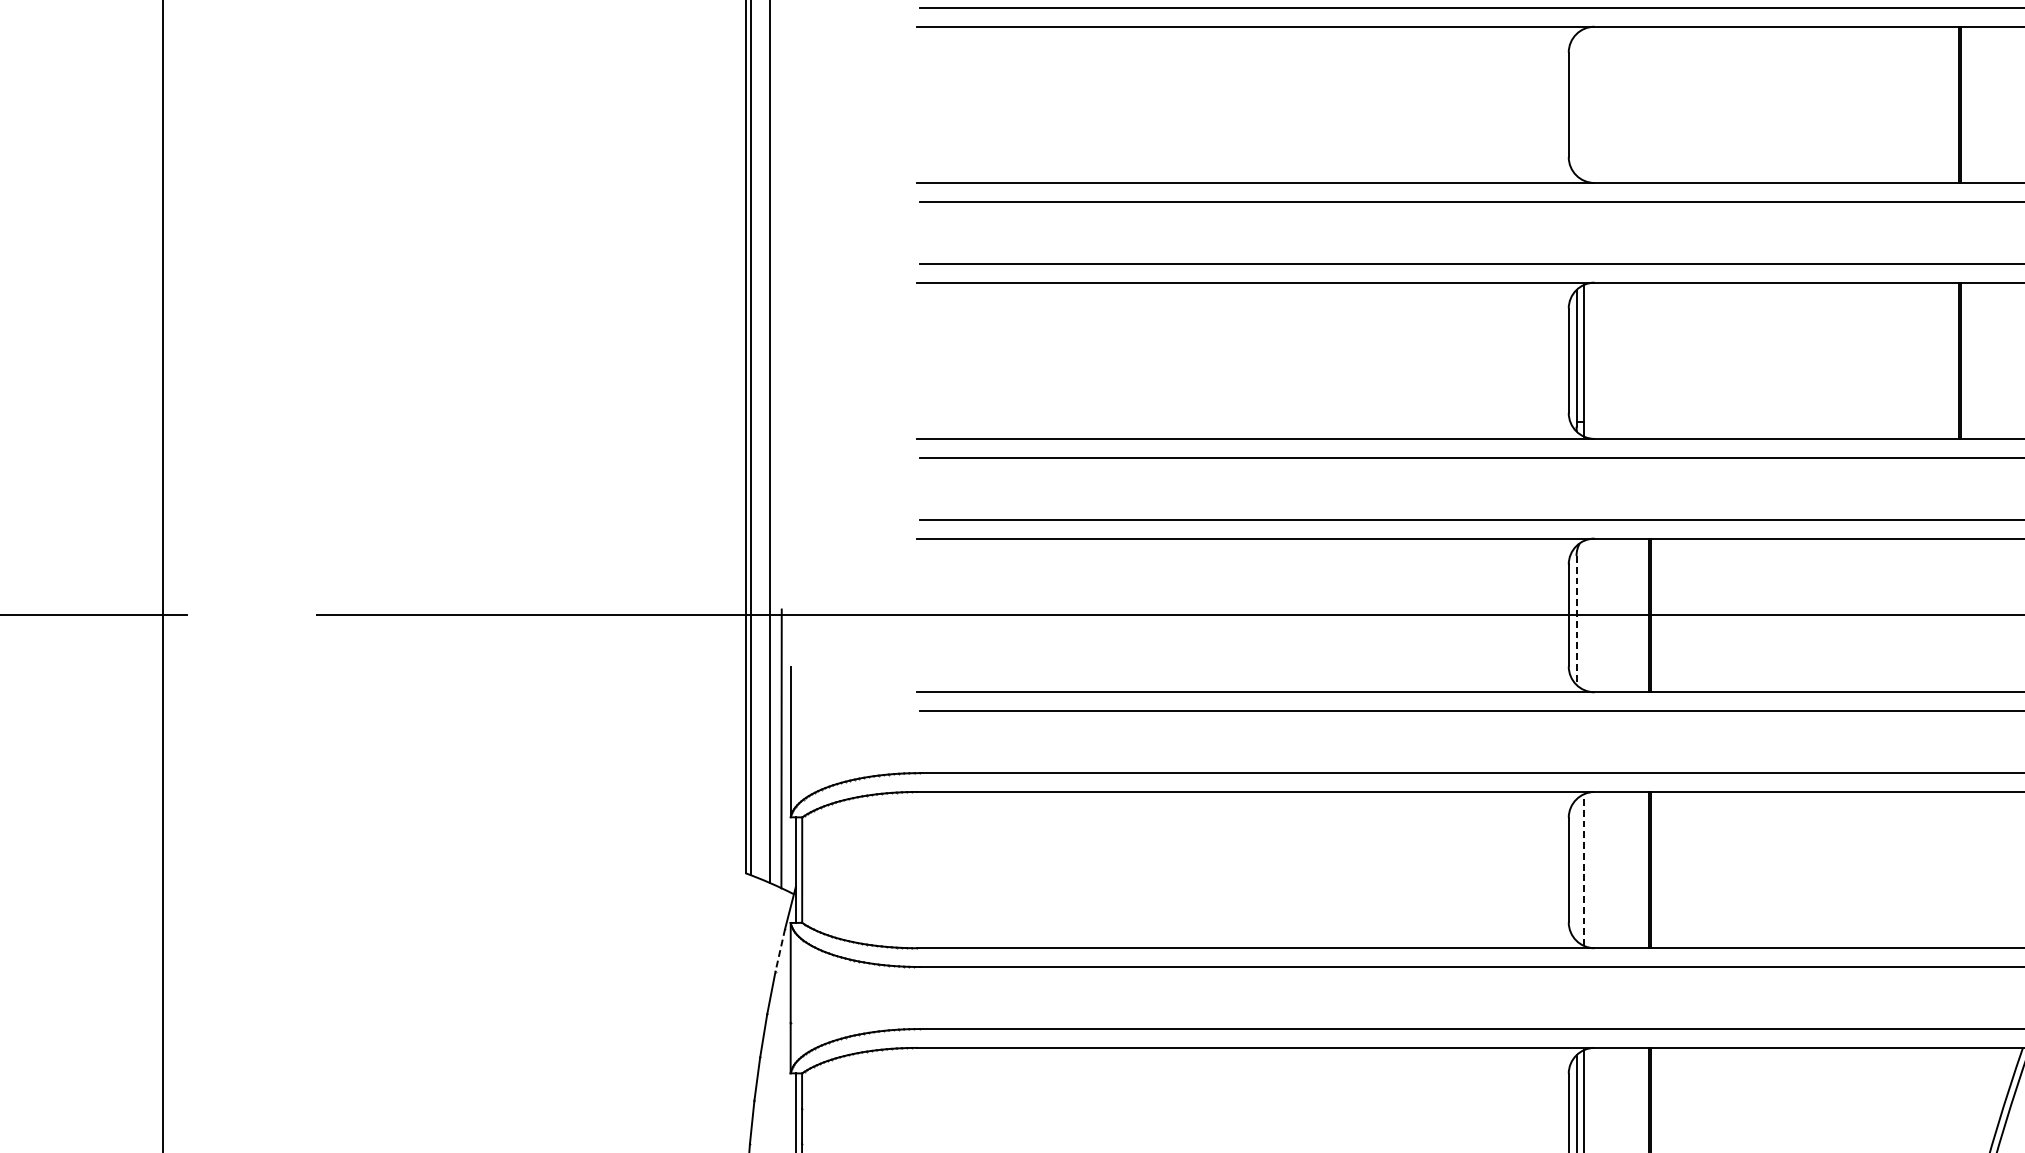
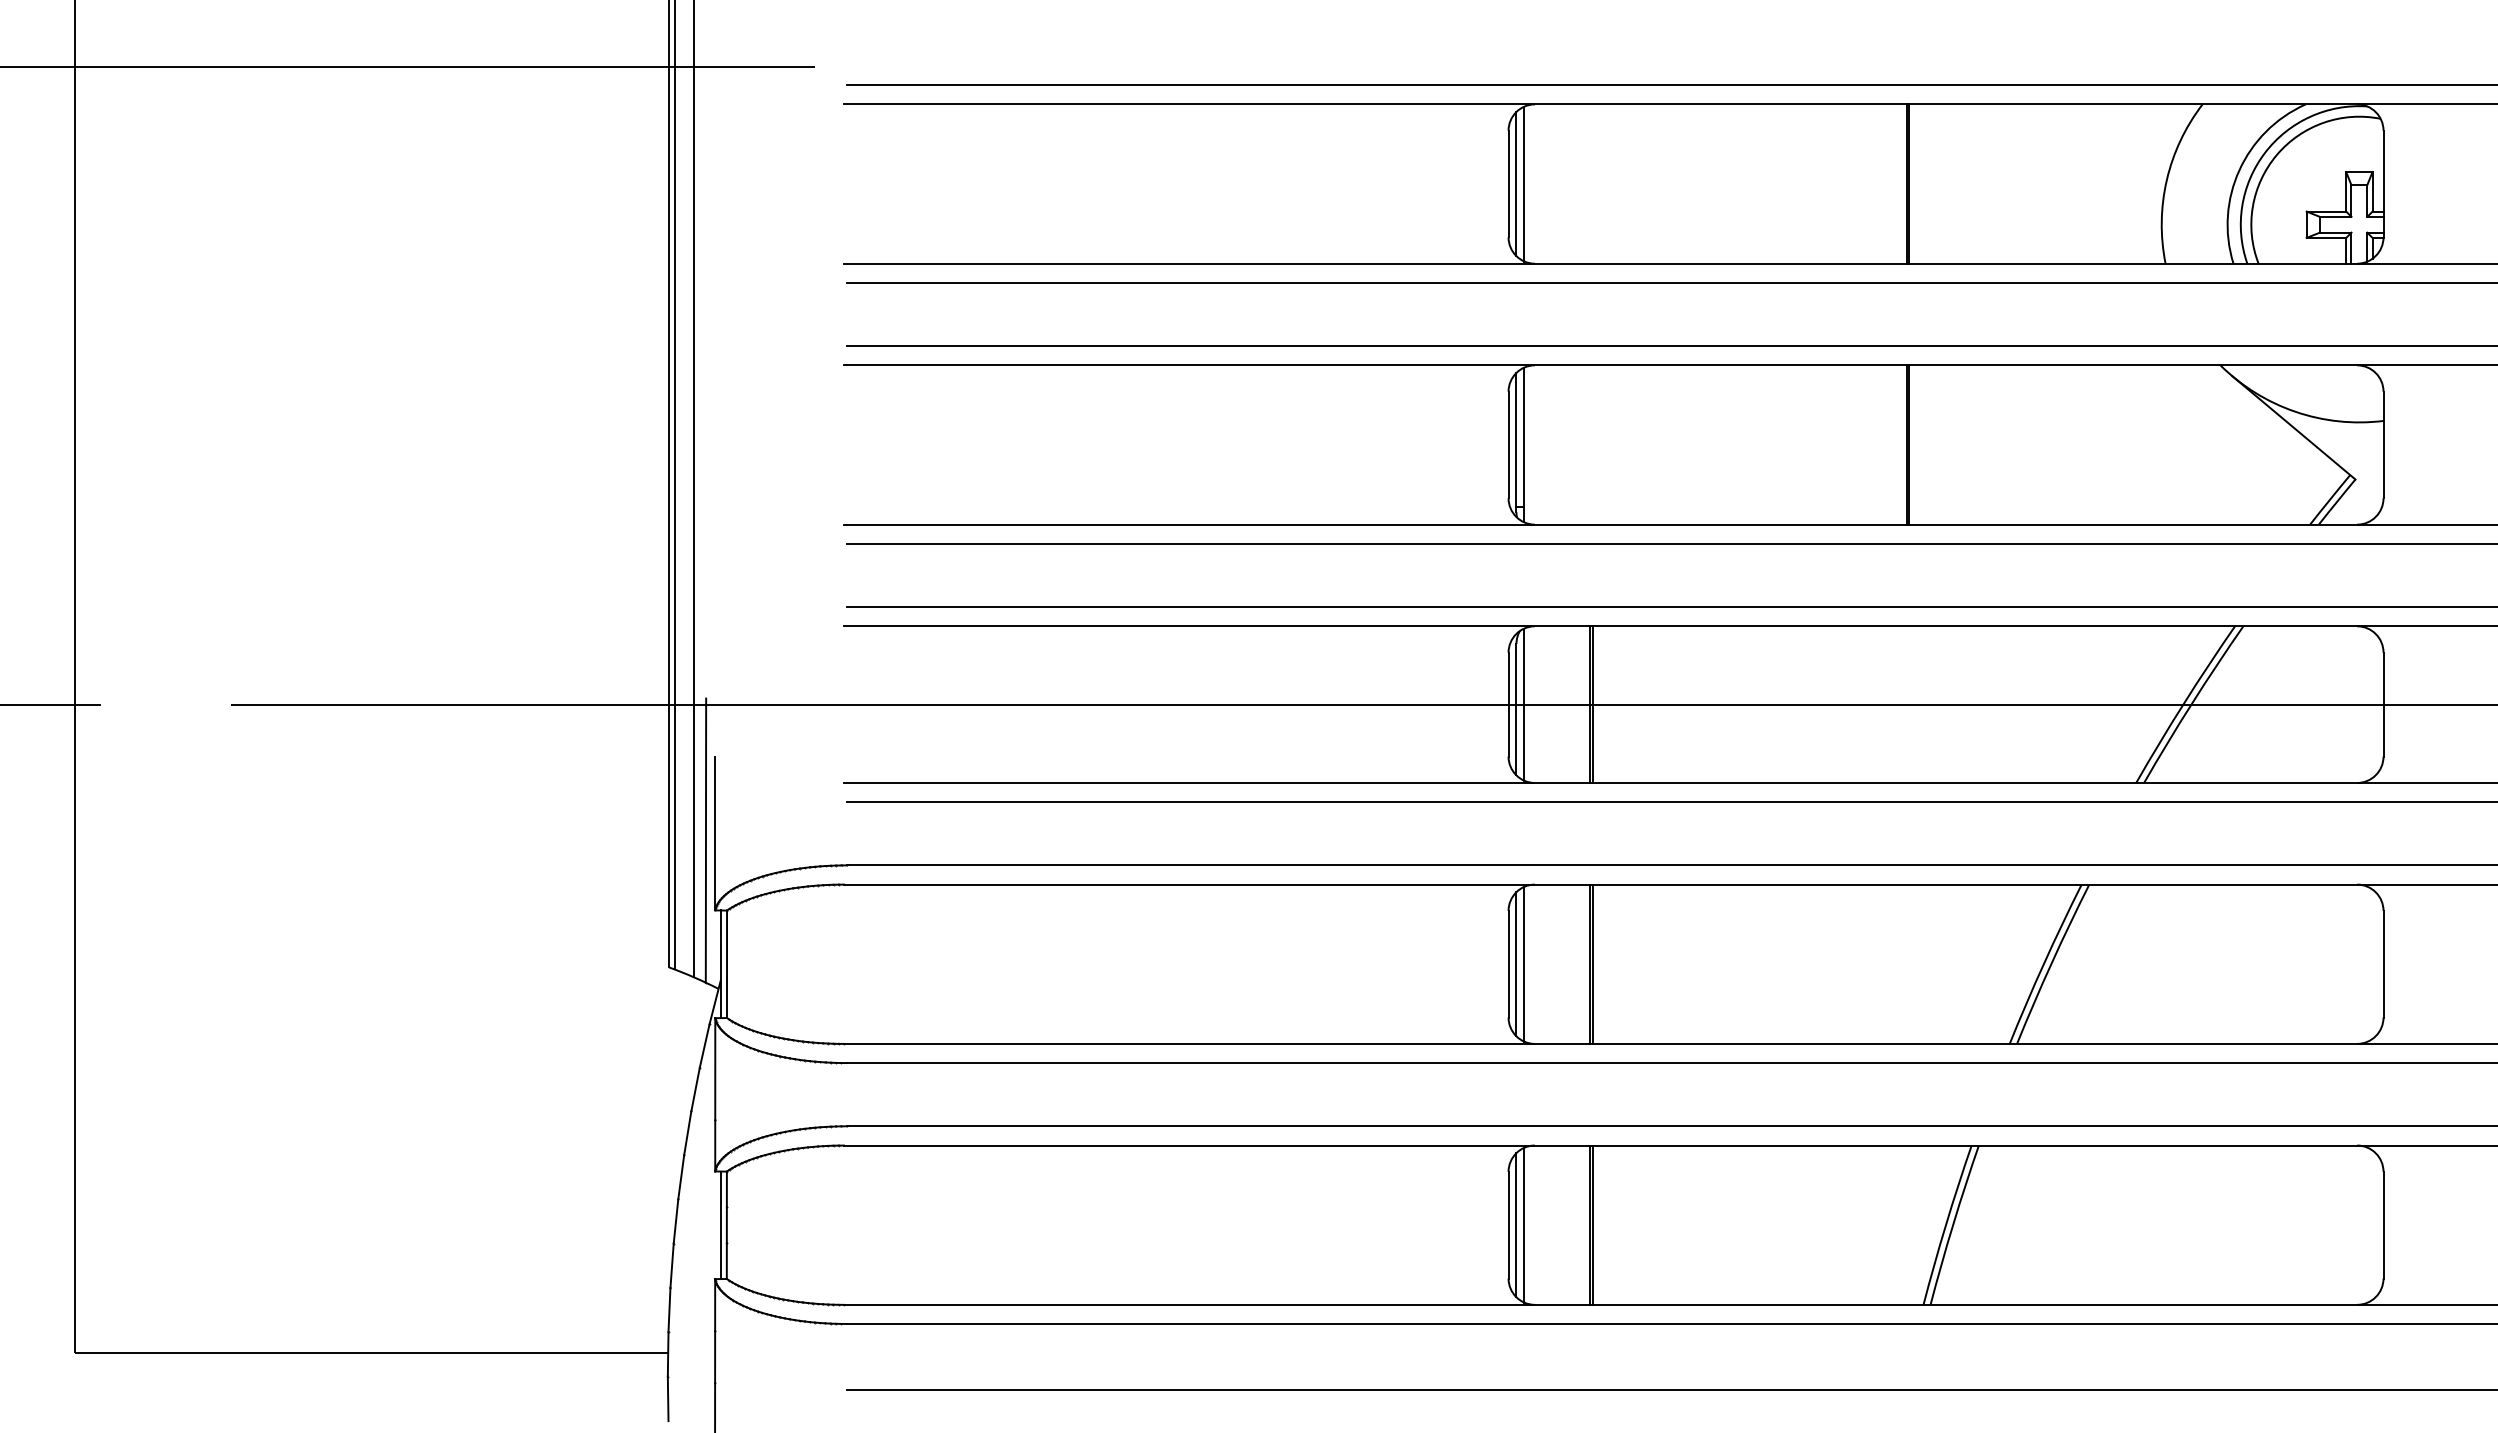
line: (1576, 104) -> (1516, 183), added
line: (1584, 104) -> (1524, 183), added
line: (1584, 615) -> (1524, 704), added
line: (1576, 620) -> (1516, 709), dashed -> solid
line: (1584, 869) -> (1524, 963), dashed -> solid
line: (1576, 870) -> (1516, 964), added
line: (780, 950) -> (704, 1046), dashed -> solid

